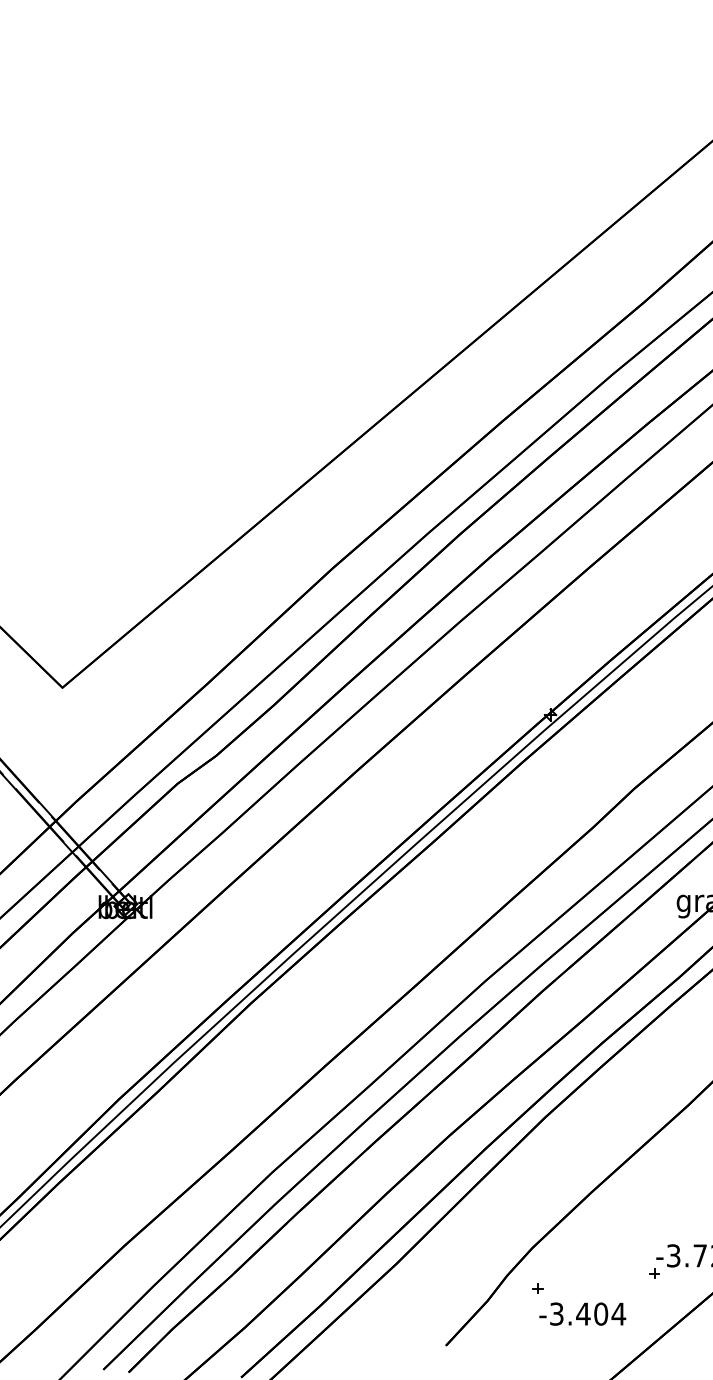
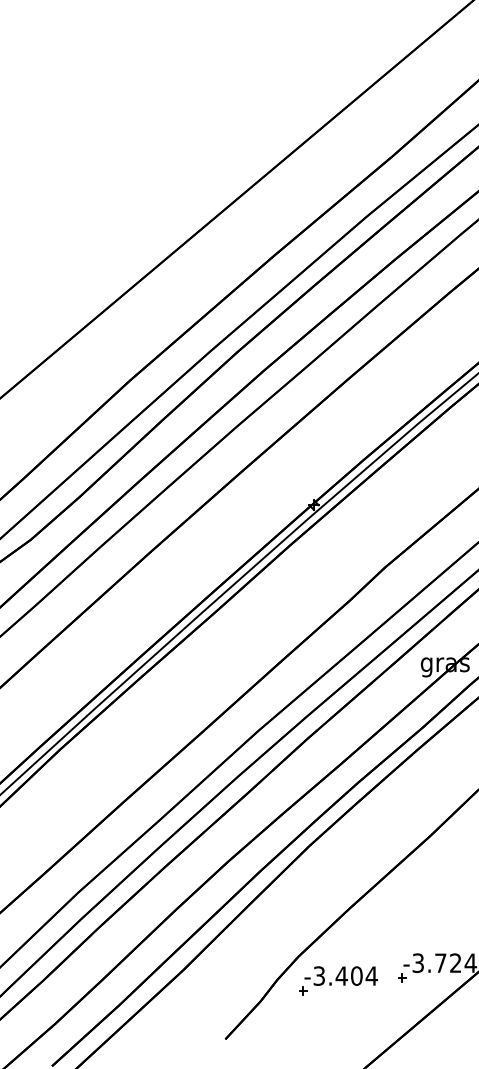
text: (582, 1313) -> (341, 975), moved

